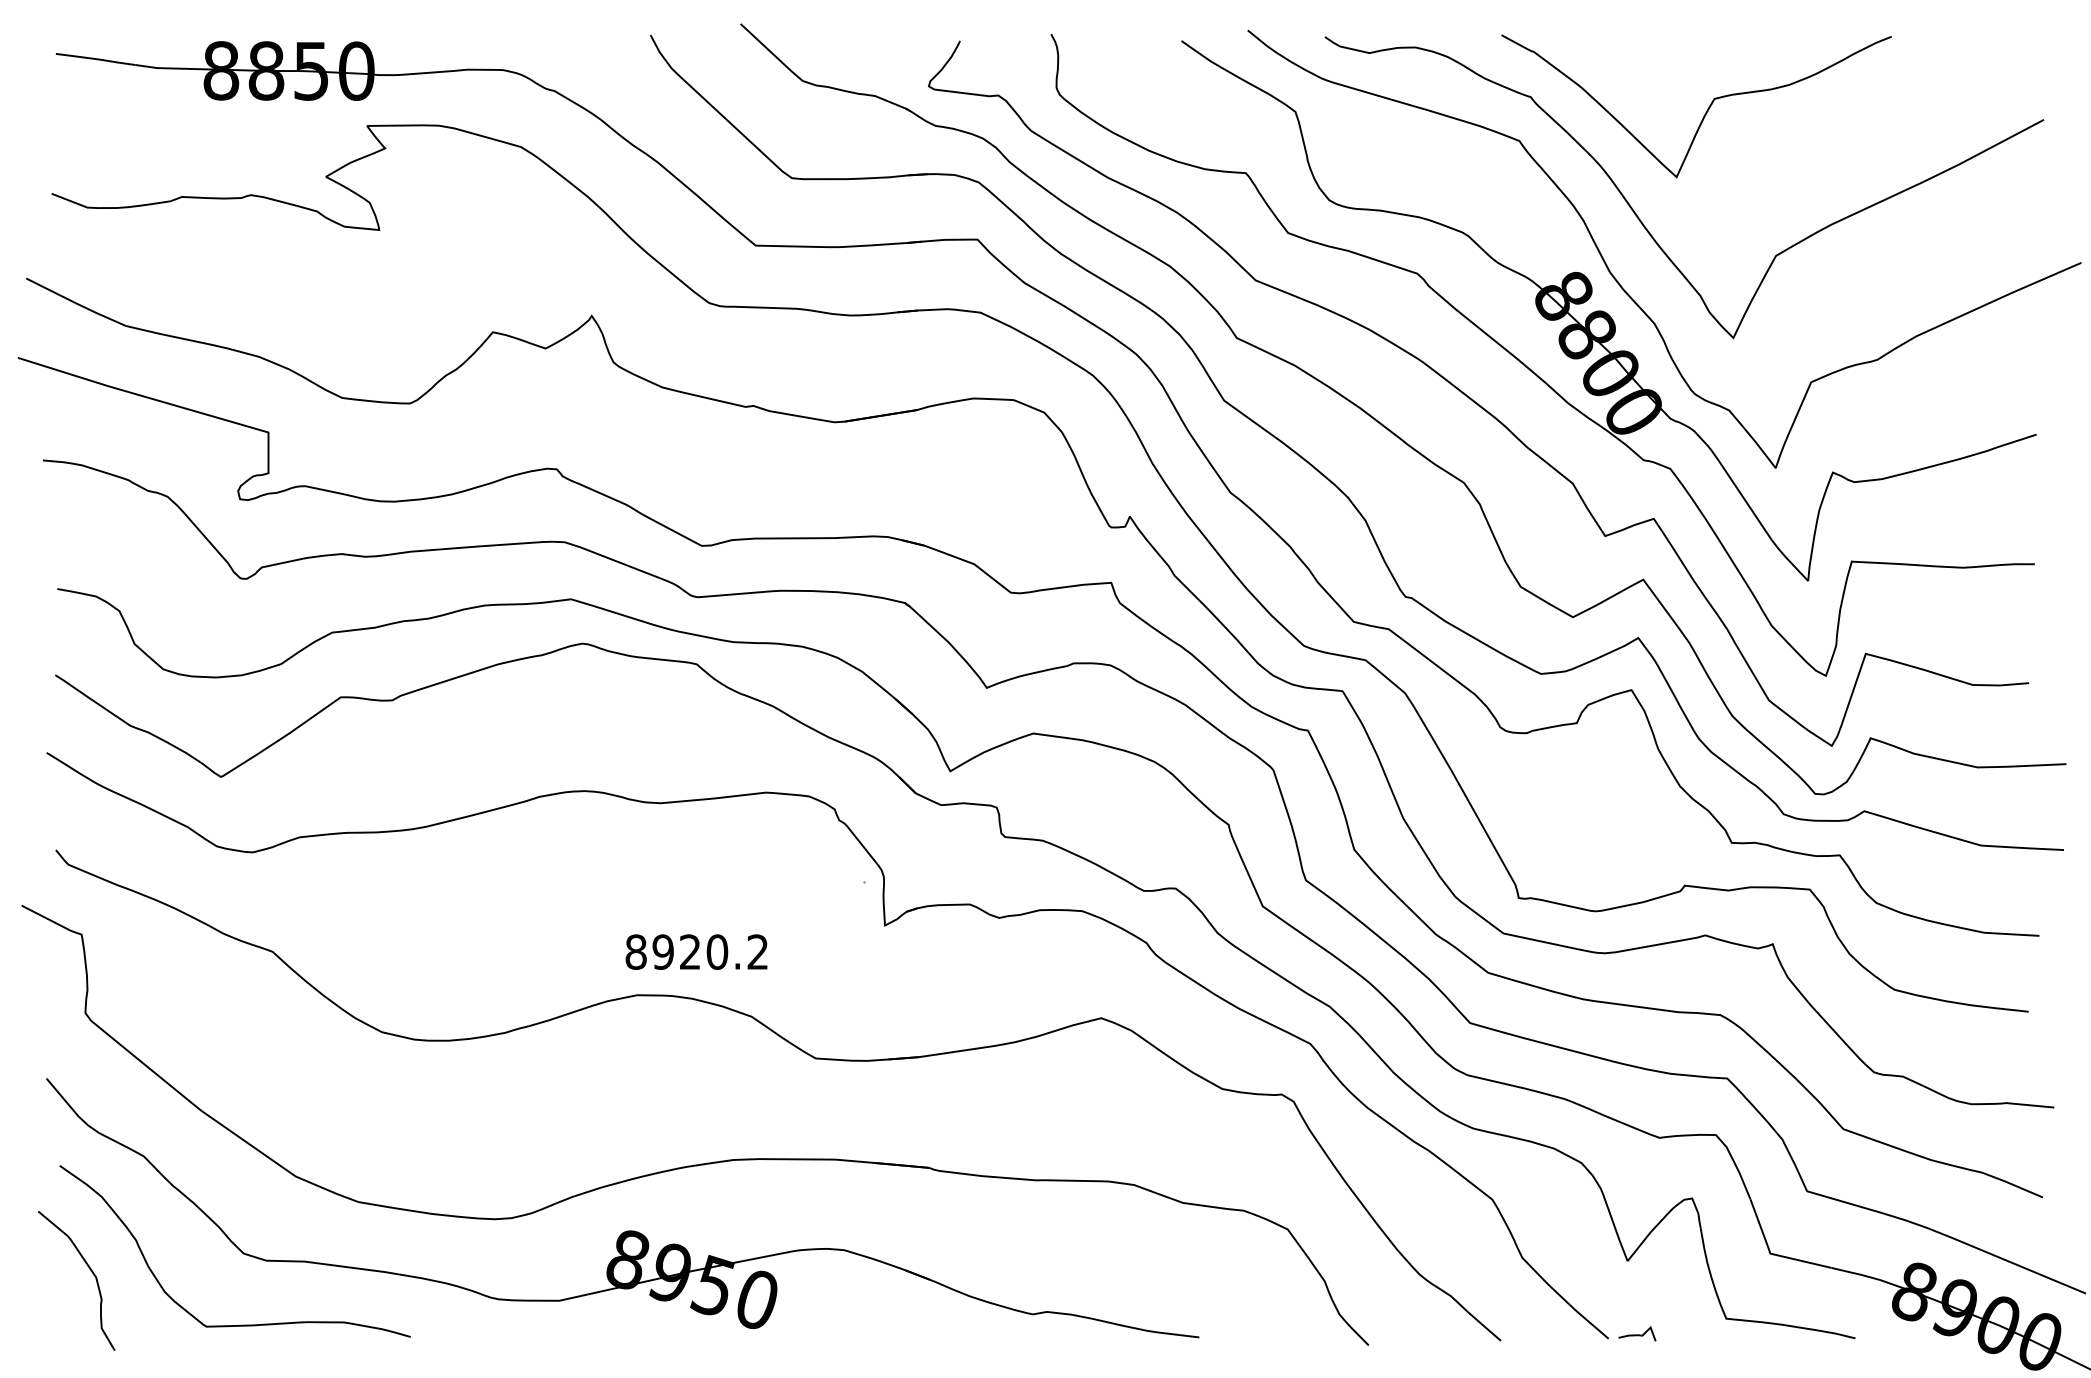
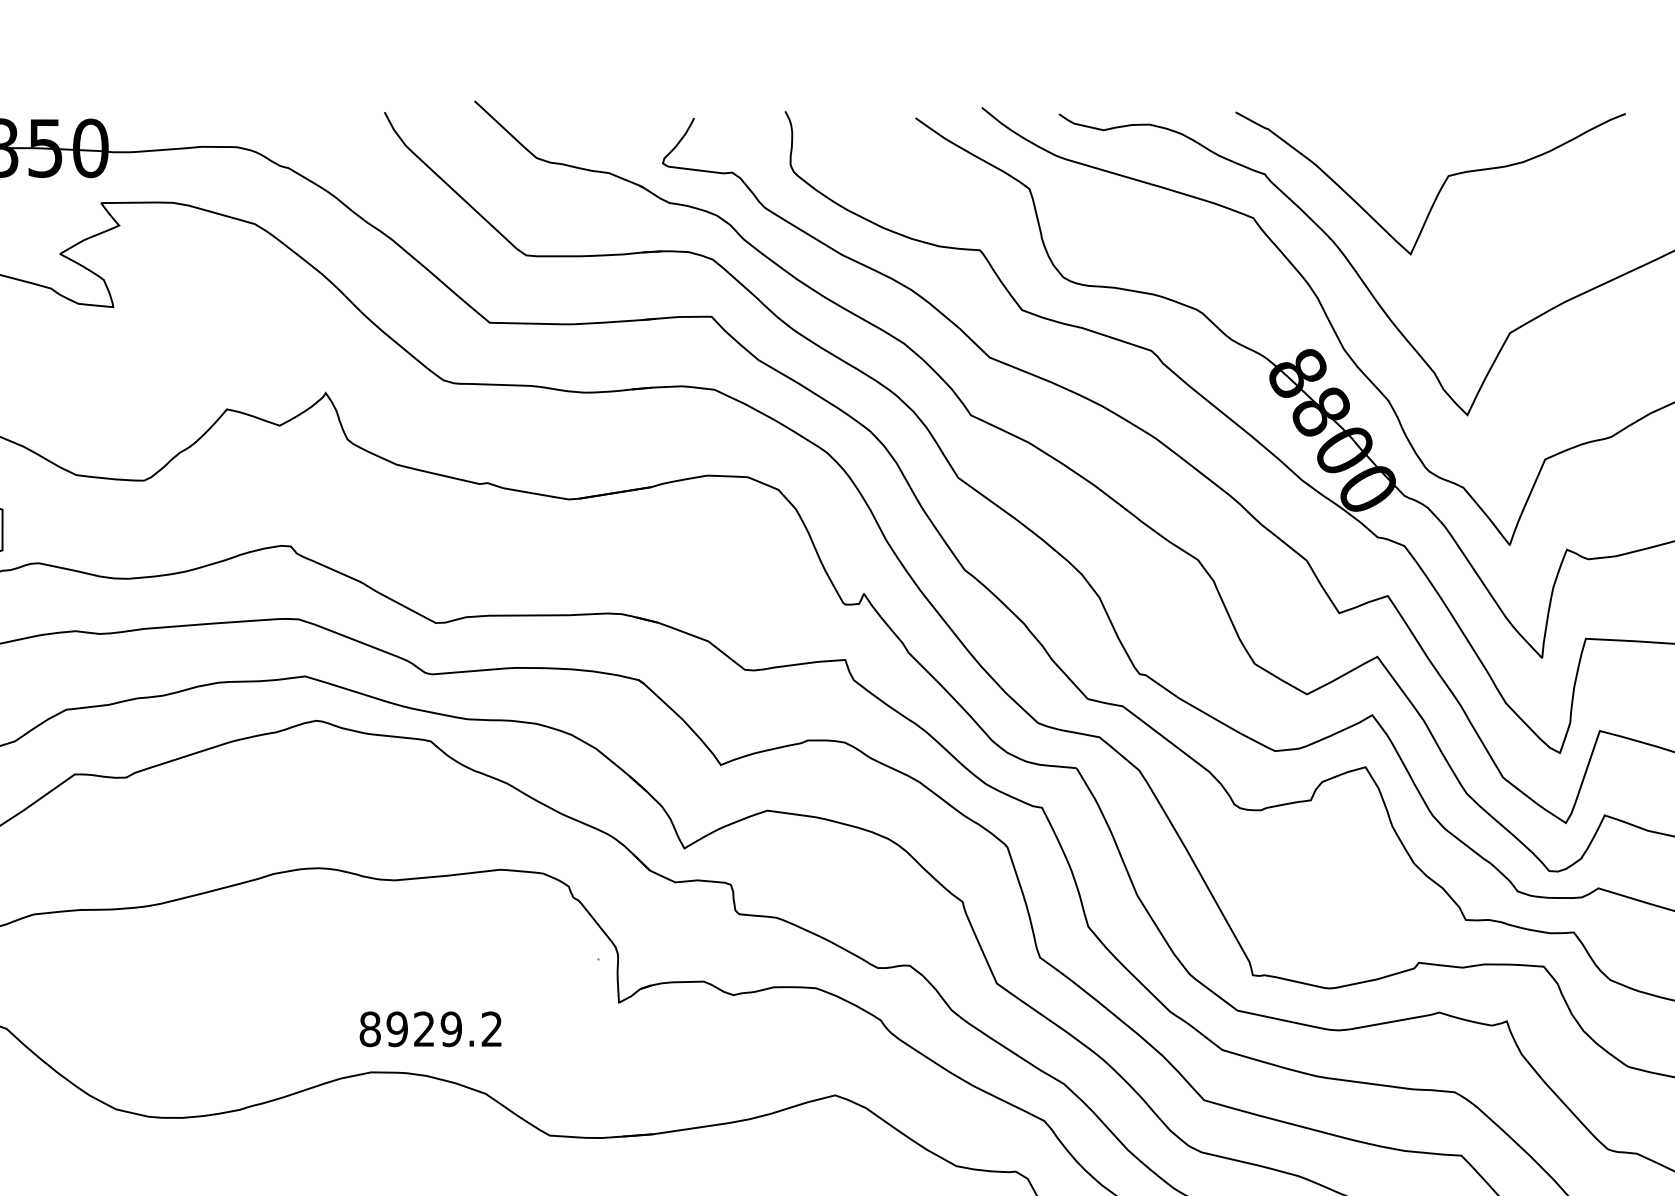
text: (717, 951) -> (451, 1028), 8920.2 -> 8929.2

